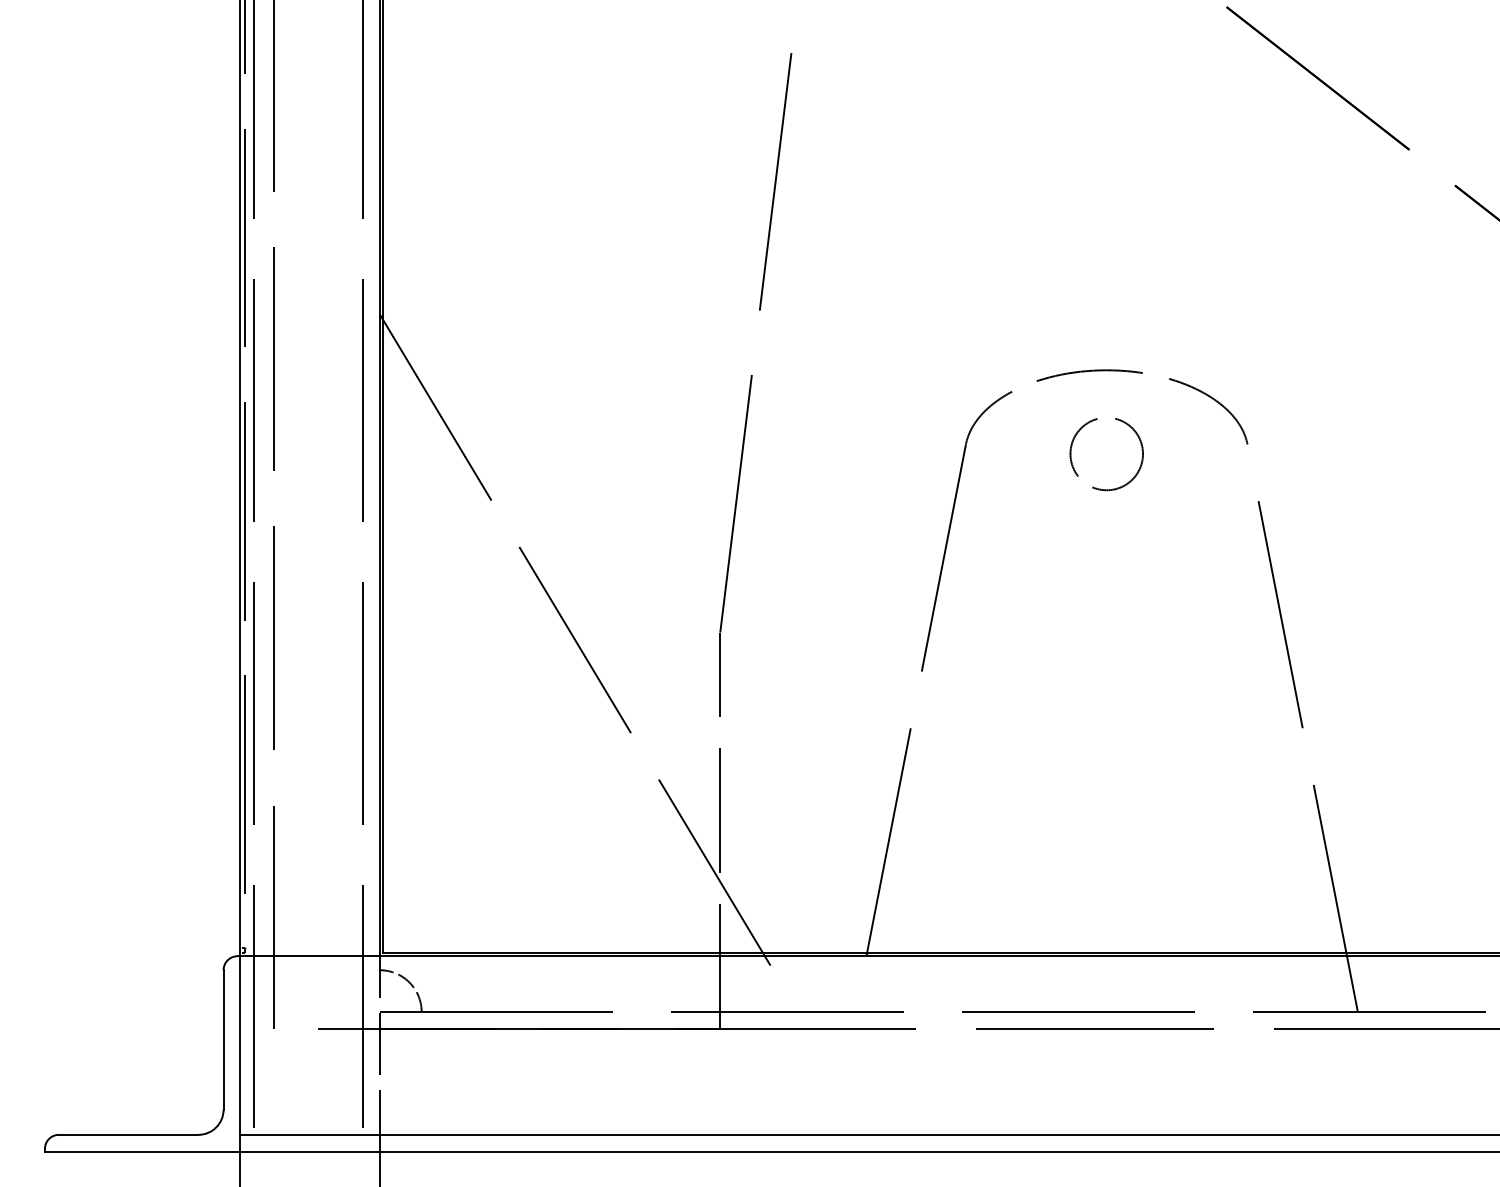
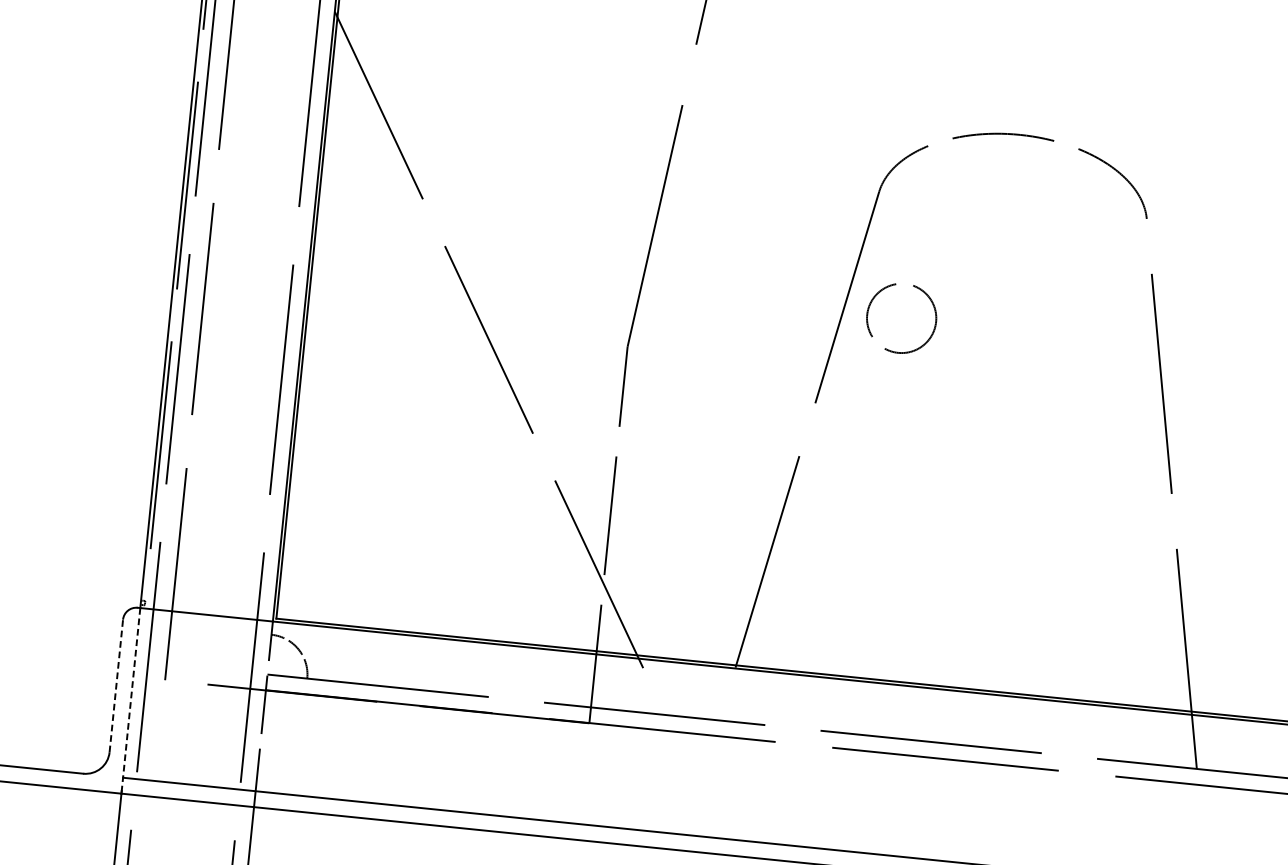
circle: (1106, 454) -> (901, 318), moved
line: (223, 1039) -> (116, 685), solid -> dashed
line: (240, 1053) -> (131, 700), solid -> dashed

